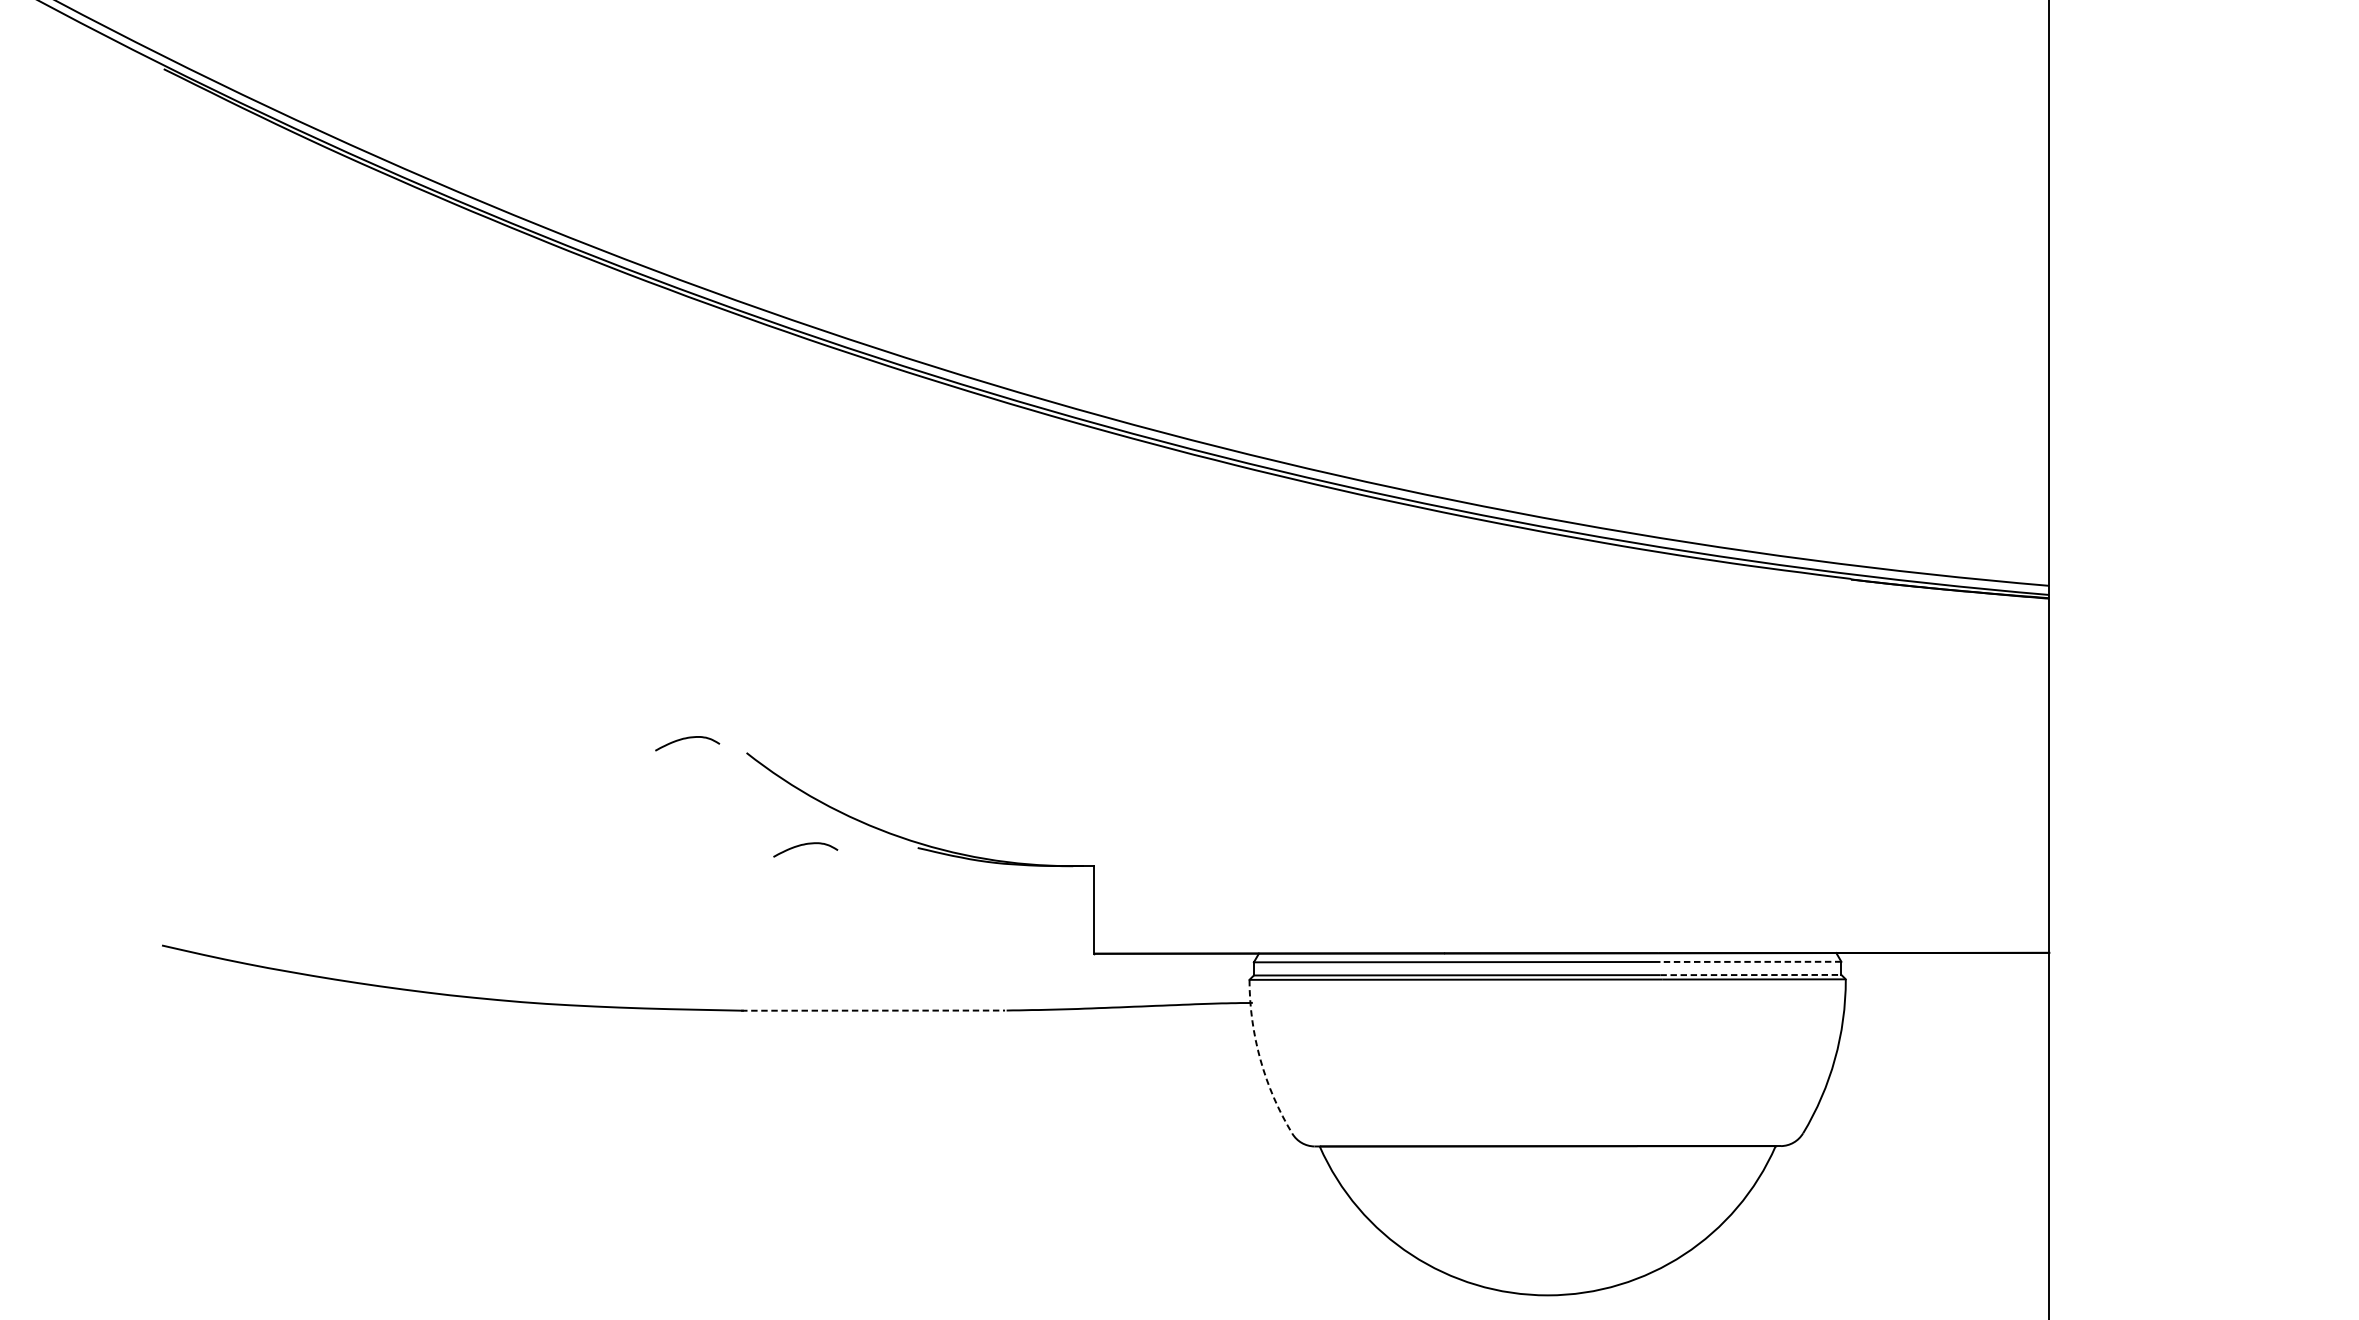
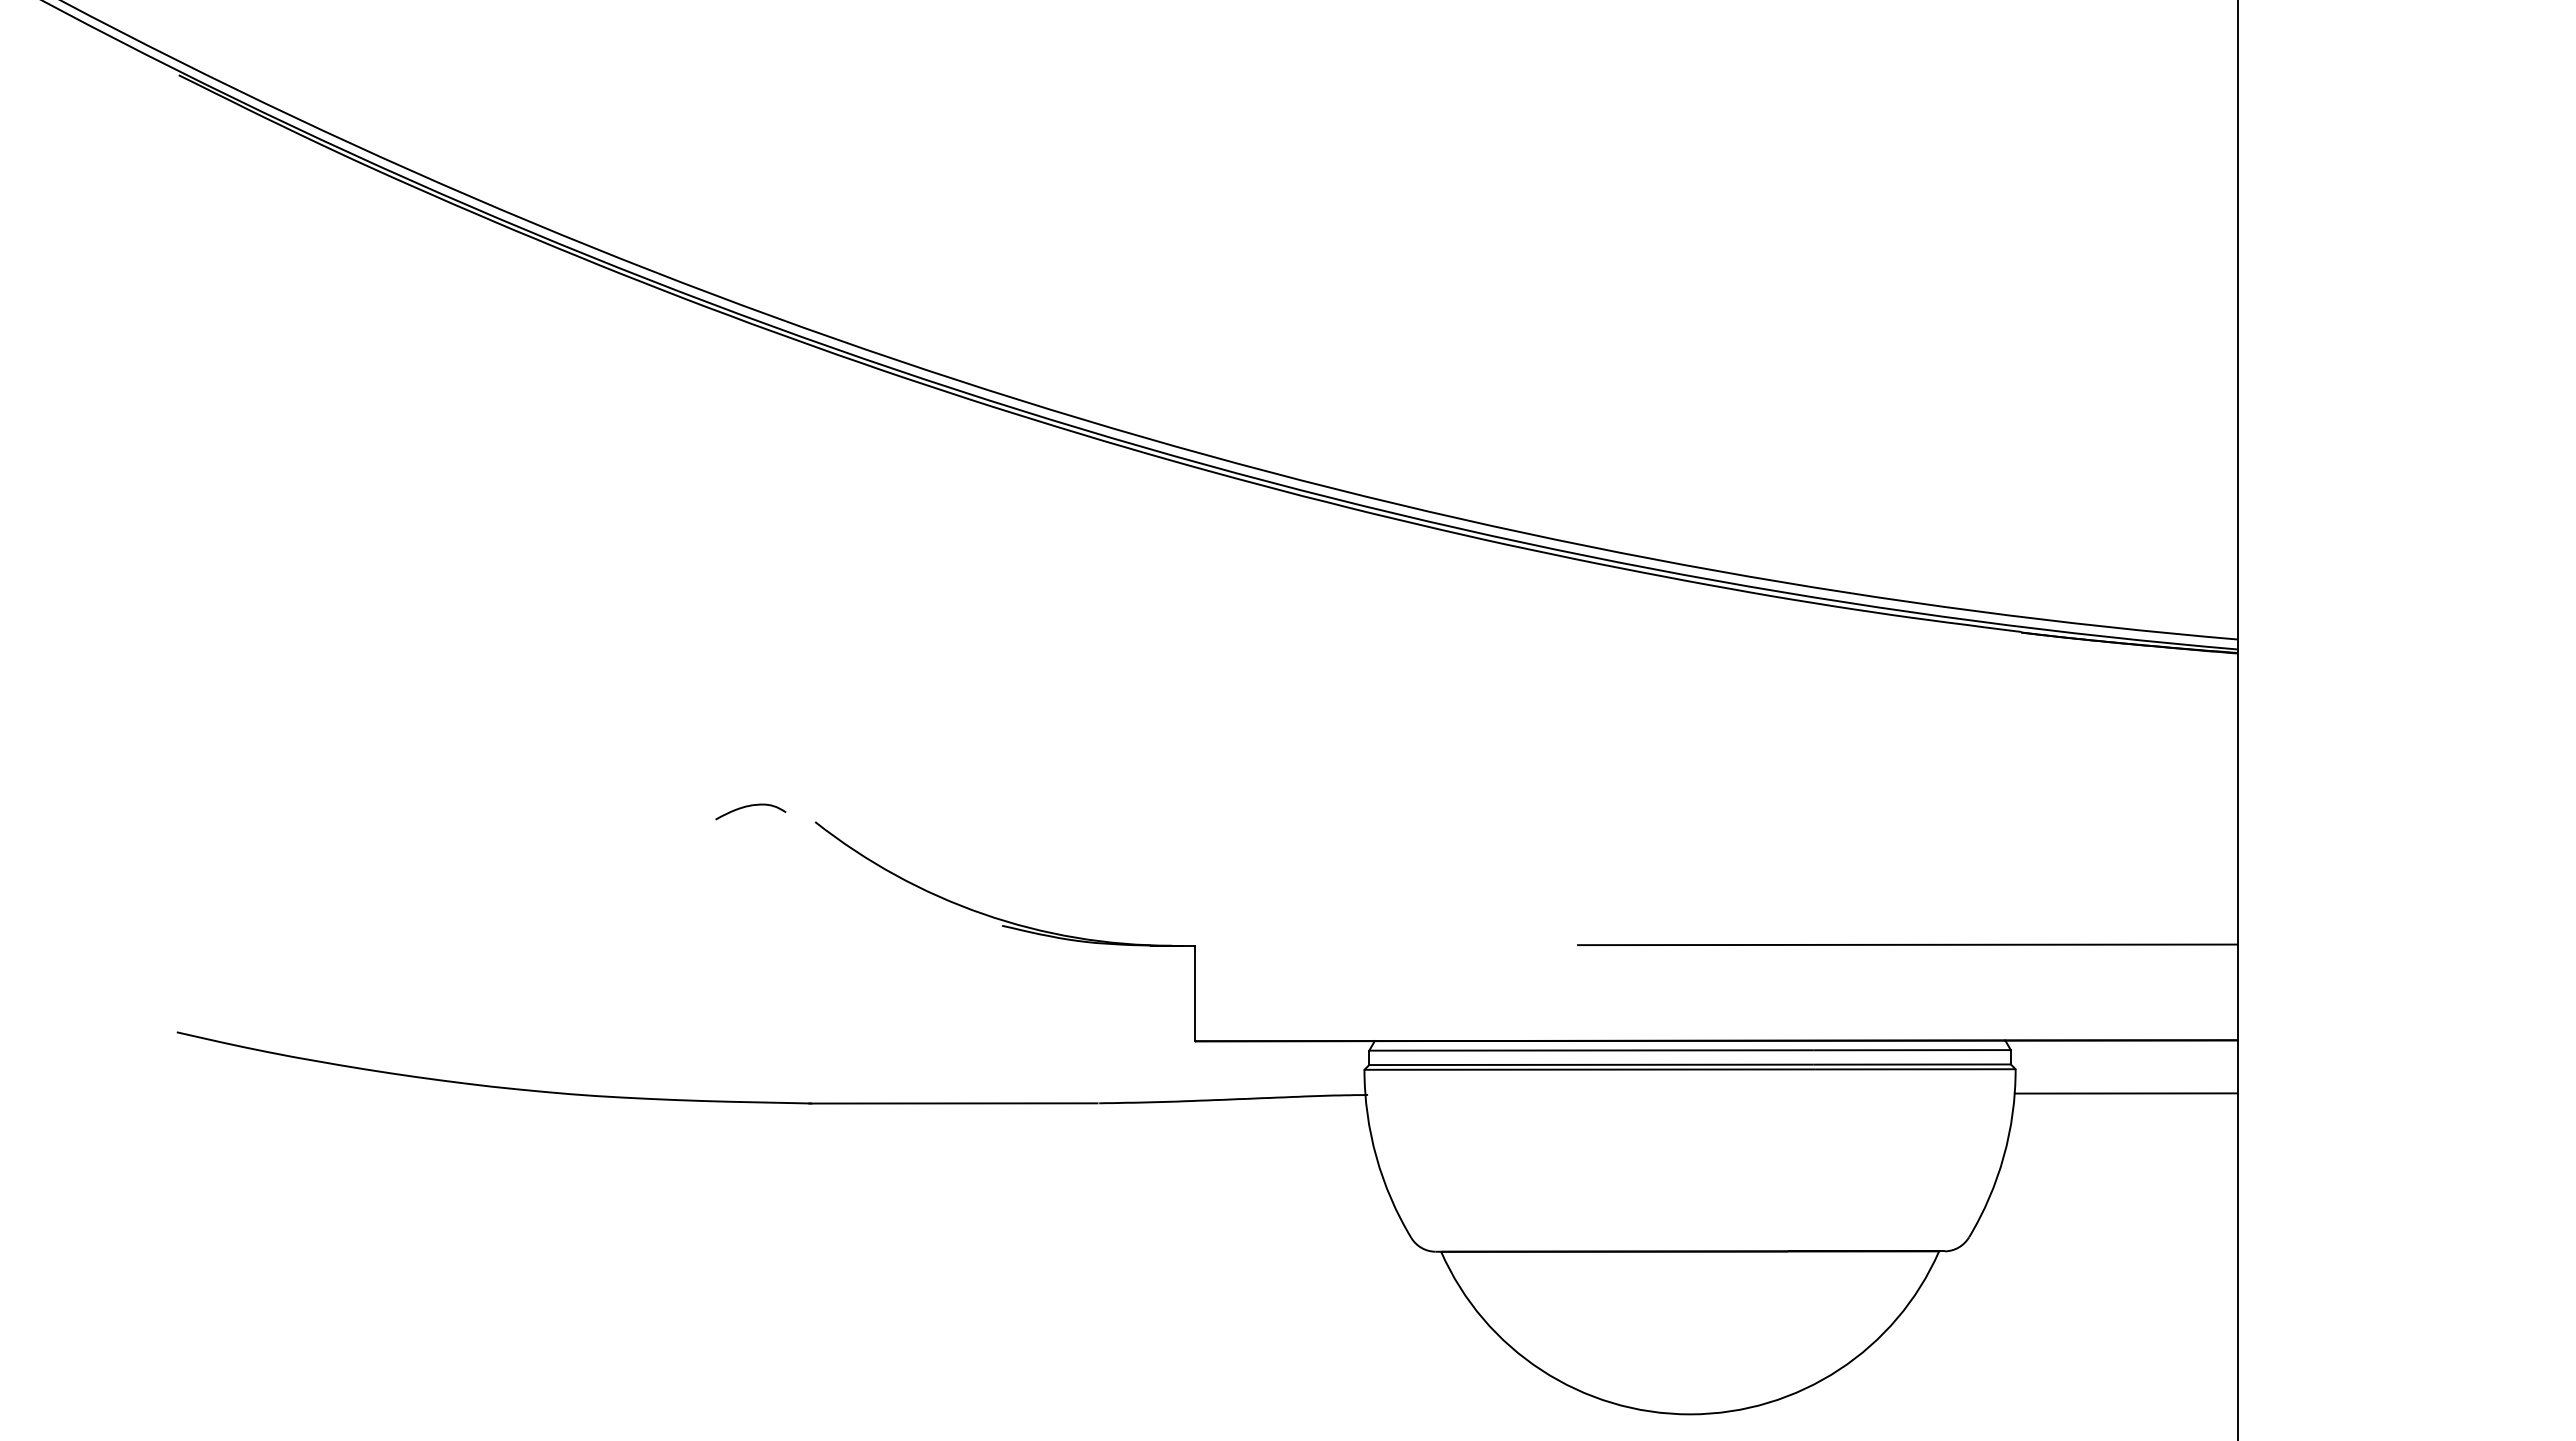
curve: (805, 844) -> (879, 922), removed
line: (1746, 865) -> (1907, 944), added
line: (1751, 962) -> (1912, 1050), dashed -> solid
line: (1751, 975) -> (1912, 1064), dashed -> solid
line: (1946, 1001) -> (2125, 1093), added
line: (873, 1010) -> (953, 1103), dashed -> solid
arc: (1260, 1060) -> (1376, 1157), dashed -> solid

